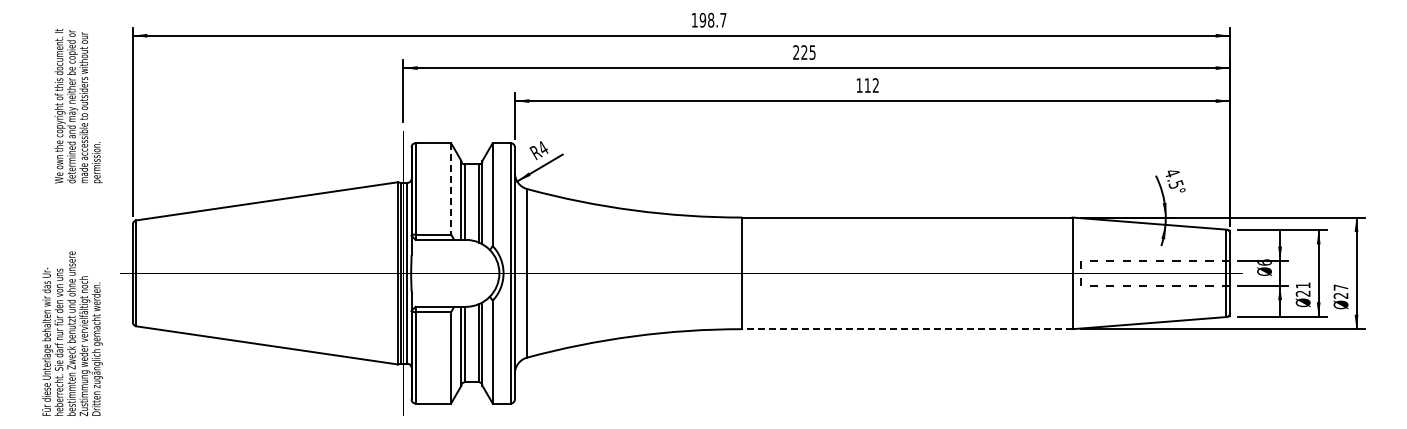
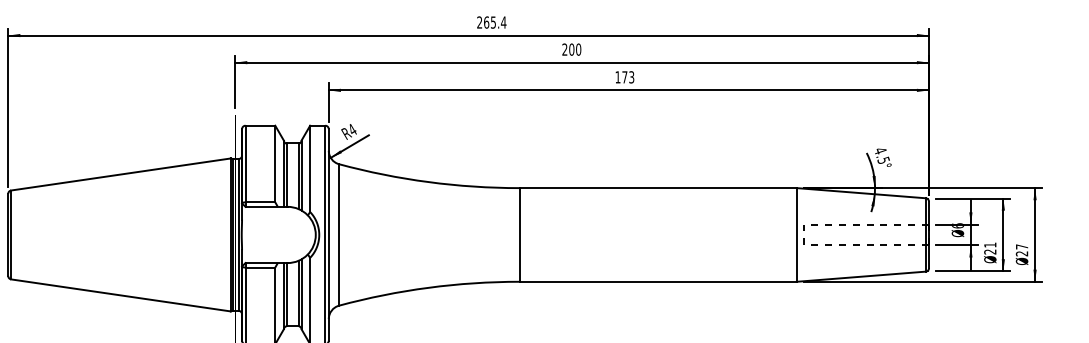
text: (708, 19) -> (491, 21), 198.7 -> 265.4
text: (808, 52) -> (575, 49), 225 -> 200
text: (871, 85) -> (628, 77), 112 -> 173
line: (451, 188) -> (275, 163), dashed -> solid
line: (906, 329) -> (657, 282), dashed -> solid

